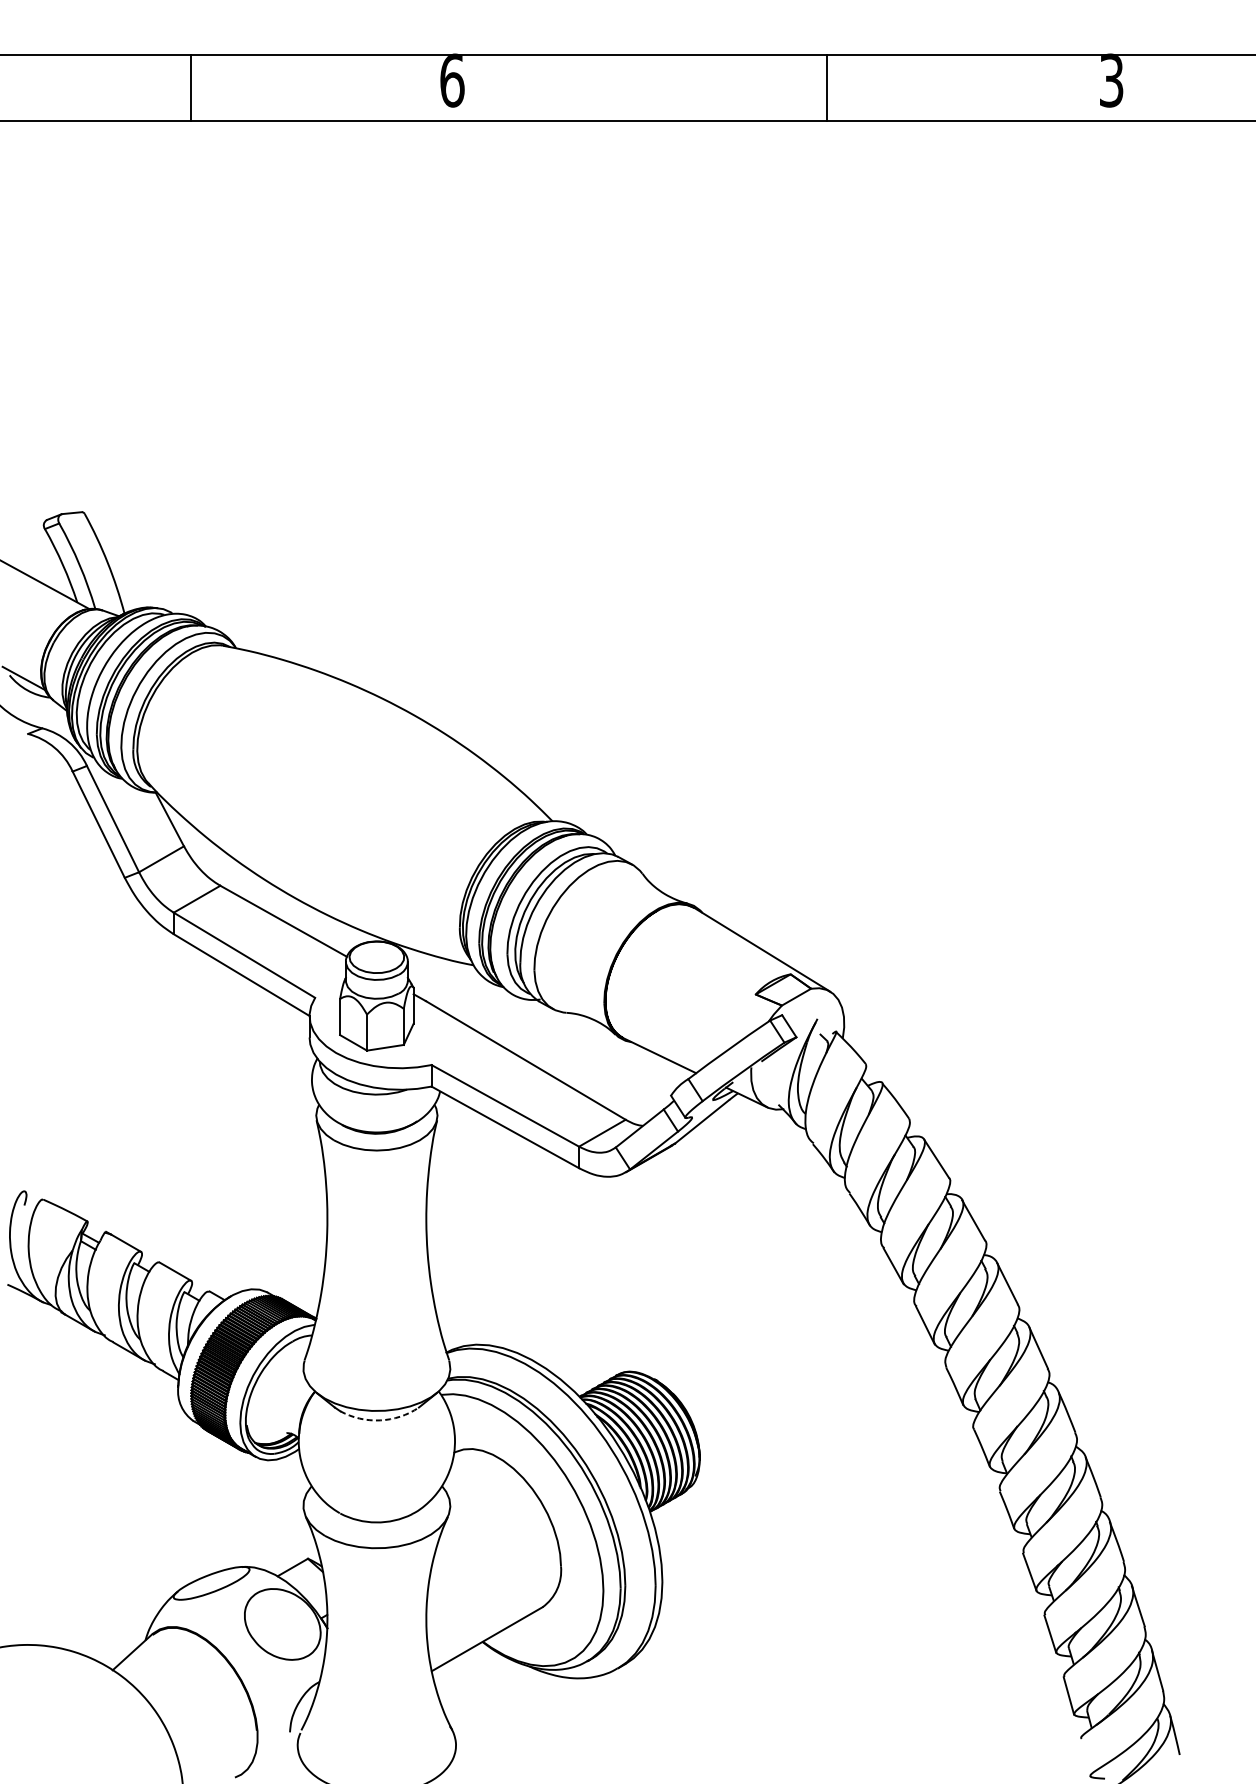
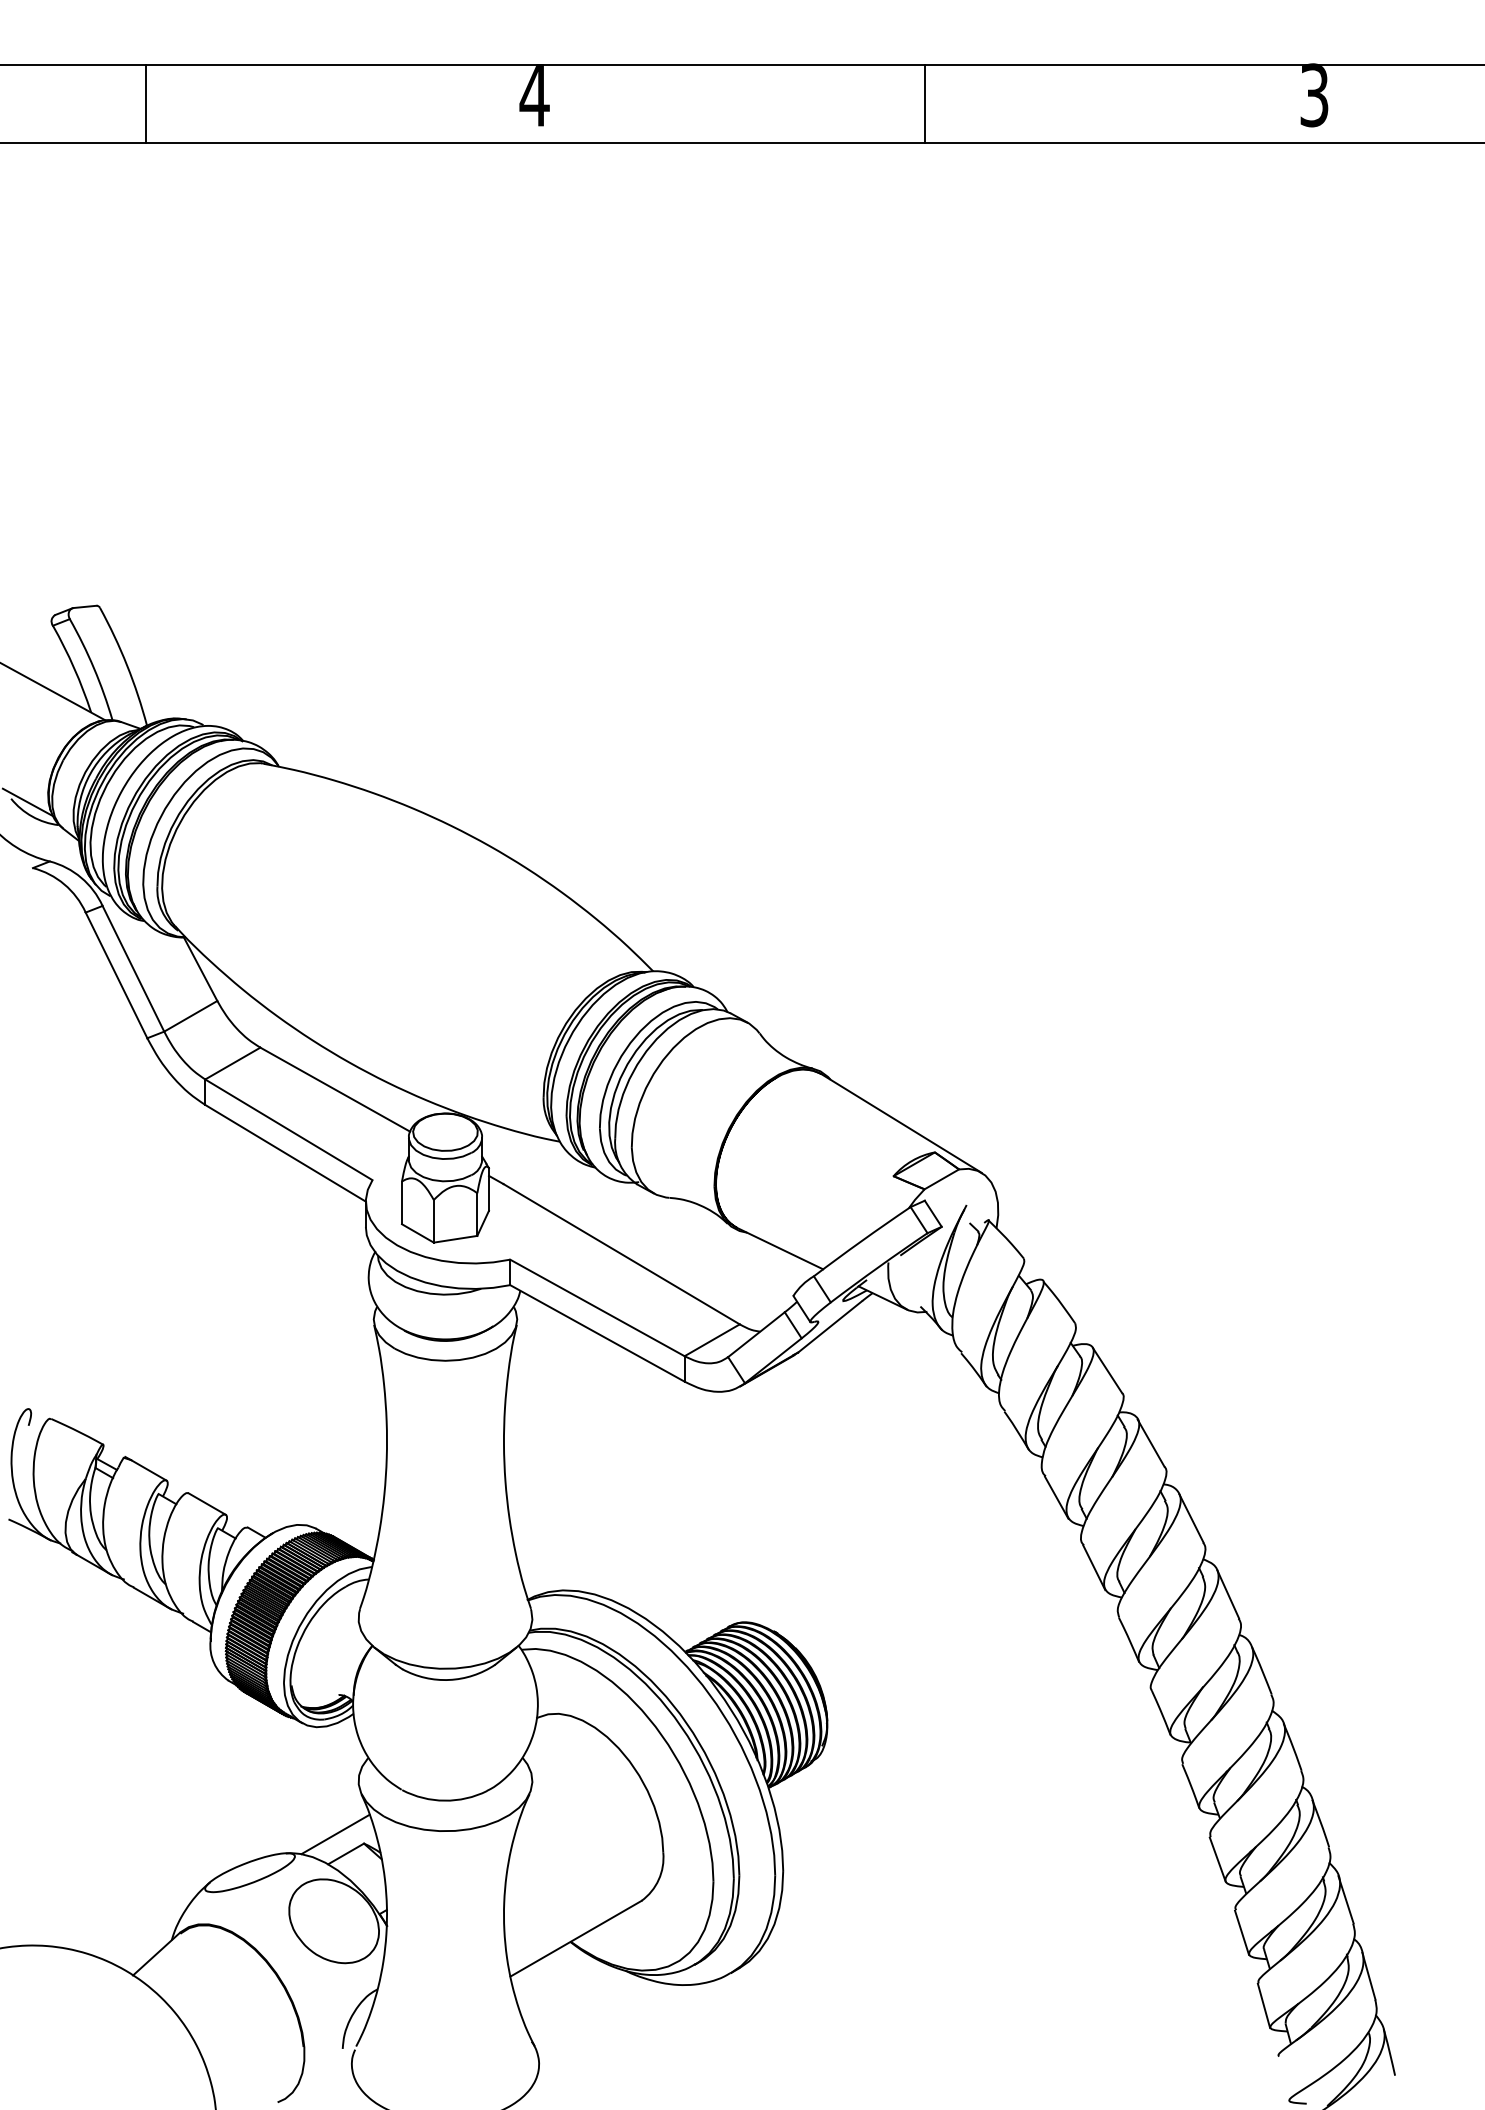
text: (452, 80) -> (534, 95), 6 -> 4
line: (190, 88) -> (145, 104), moved
line: (826, 88) -> (925, 104), moved
arc: (380, 1420) -> (449, 1679), dashed -> solid
line: (283, 1551) -> (335, 1834), added

